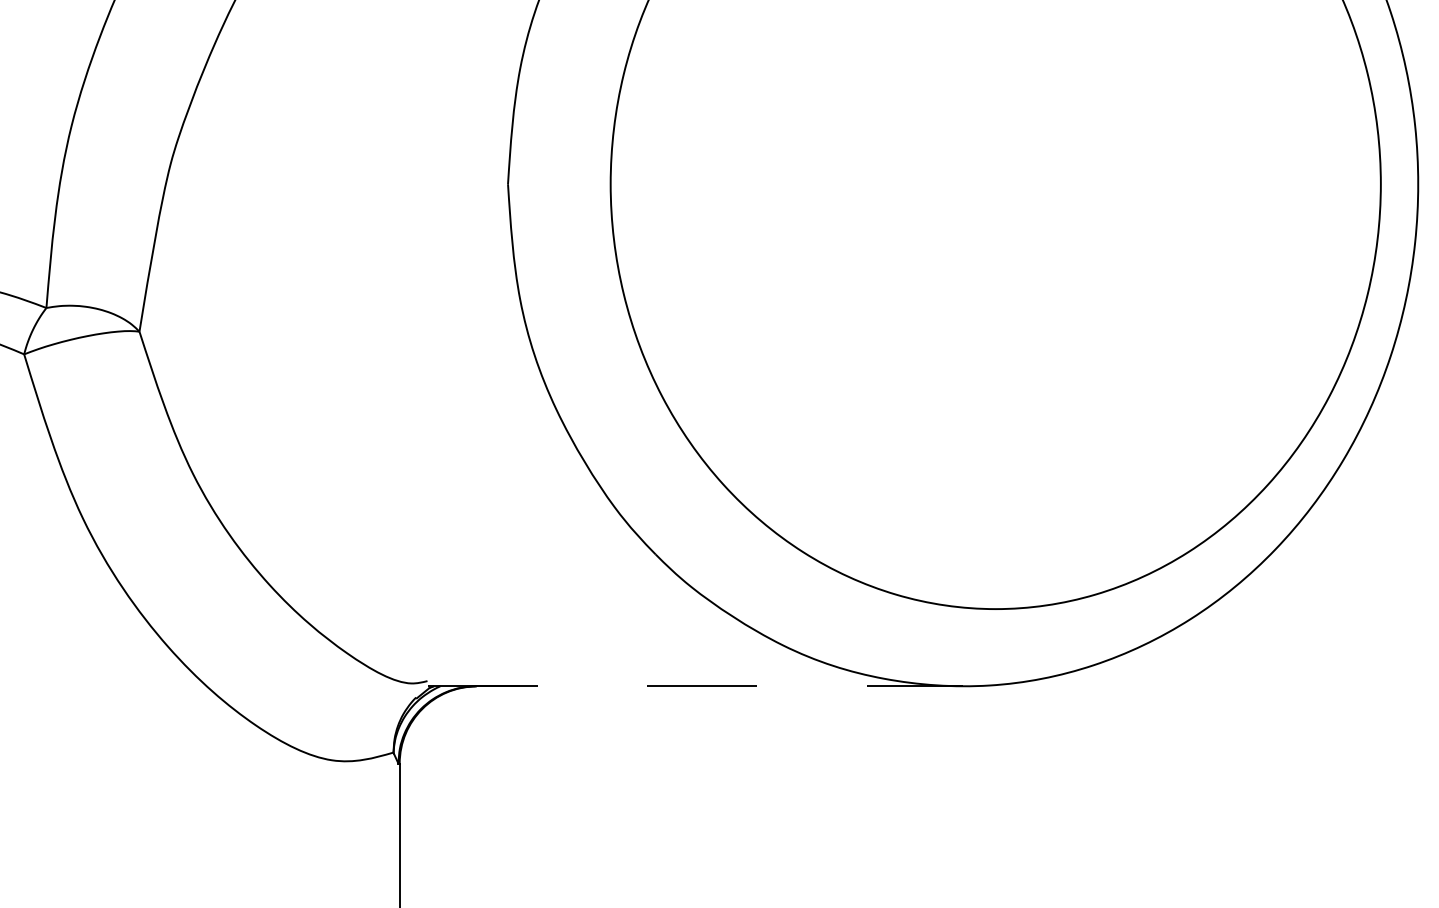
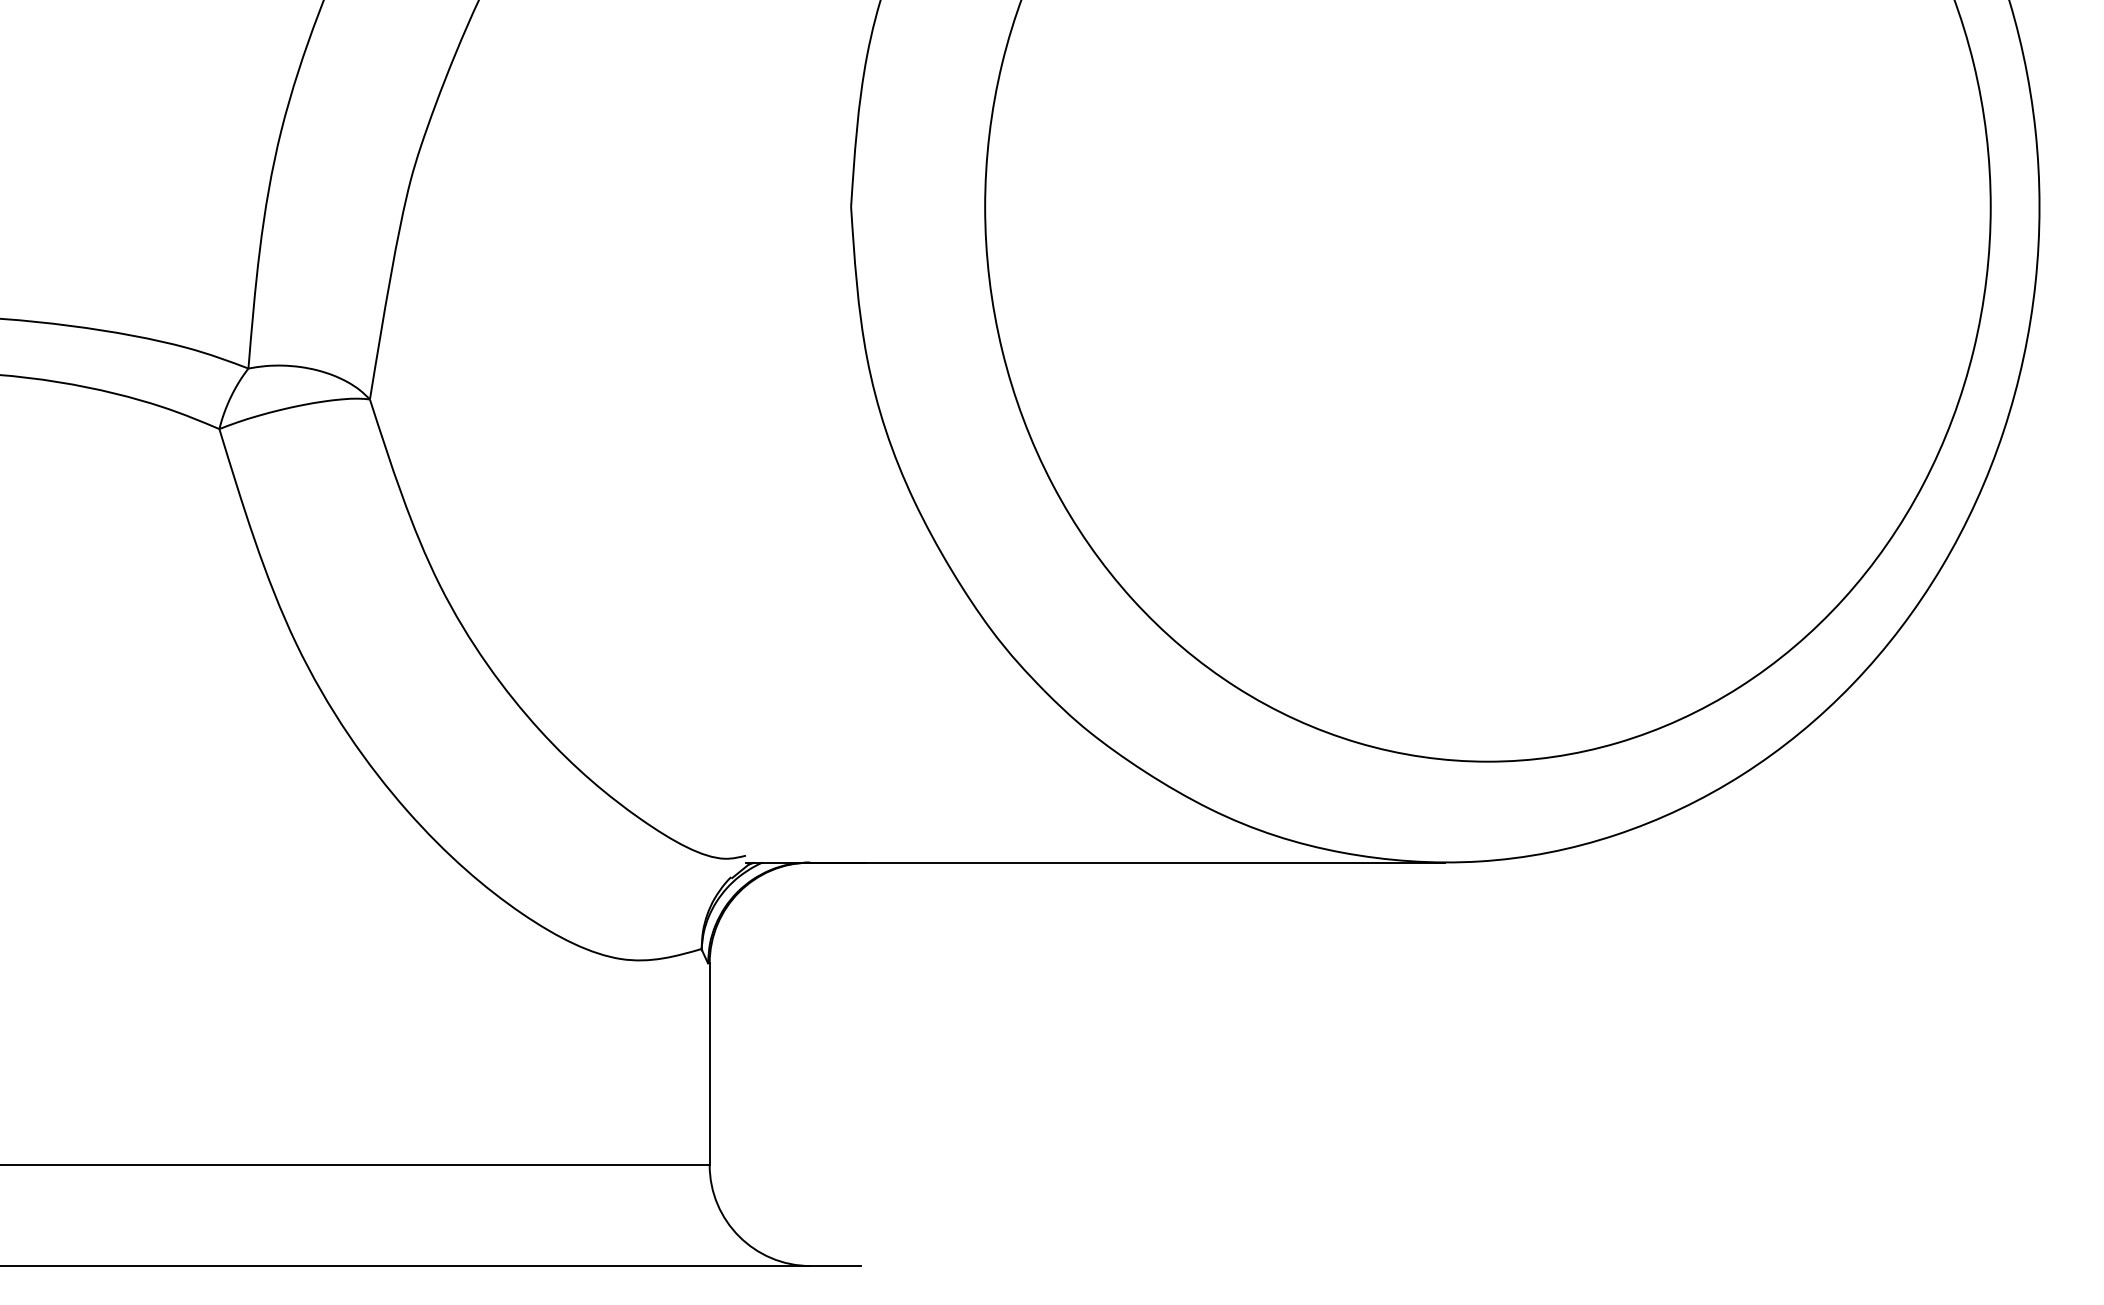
line: (695, 686) -> (1095, 862), dashed -> solid

